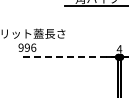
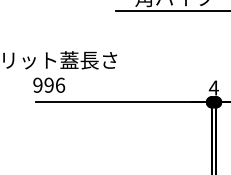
line: (68, 57) -> (122, 102), dashed -> solid

